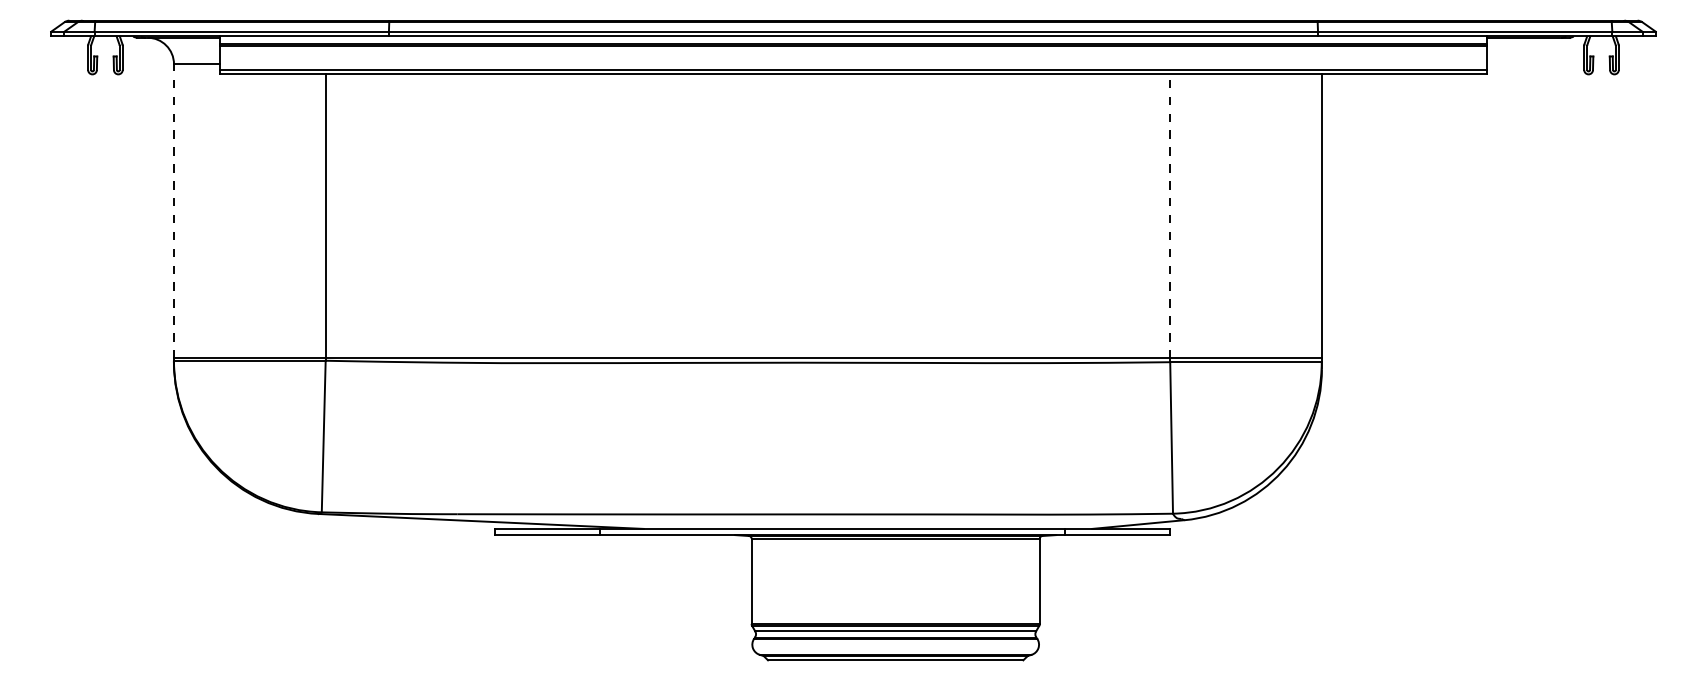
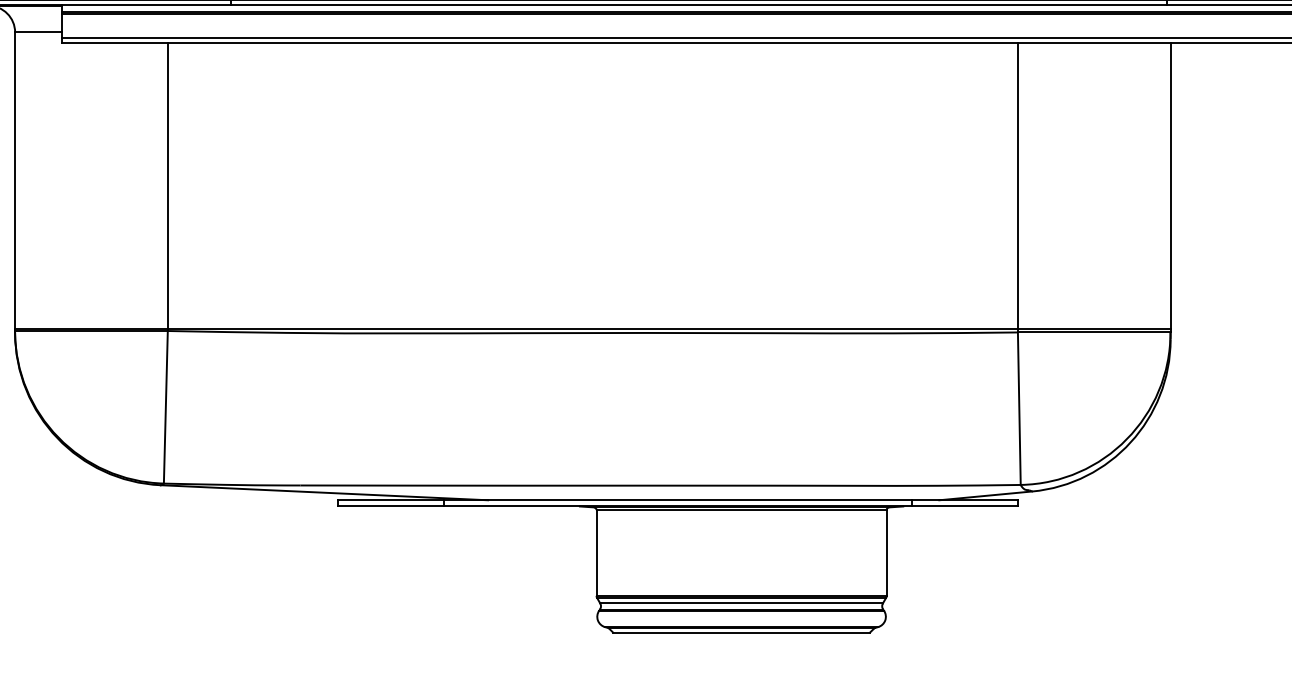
line: (173, 210) -> (14, 179), dashed -> solid
line: (1170, 215) -> (1018, 184), dashed -> solid

